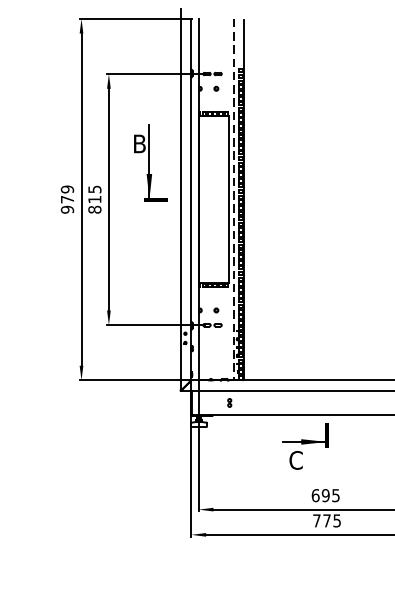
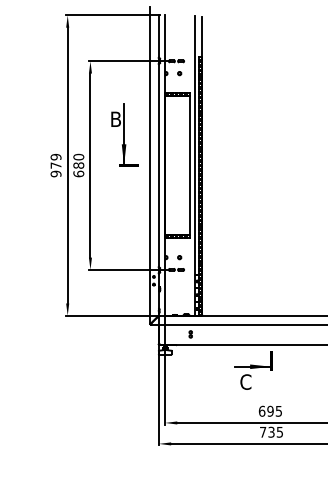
text: (94, 199) -> (78, 165), 815 -> 680
line: (234, 199) -> (194, 165), dashed -> solid
text: (326, 519) -> (271, 431), 775 -> 735

